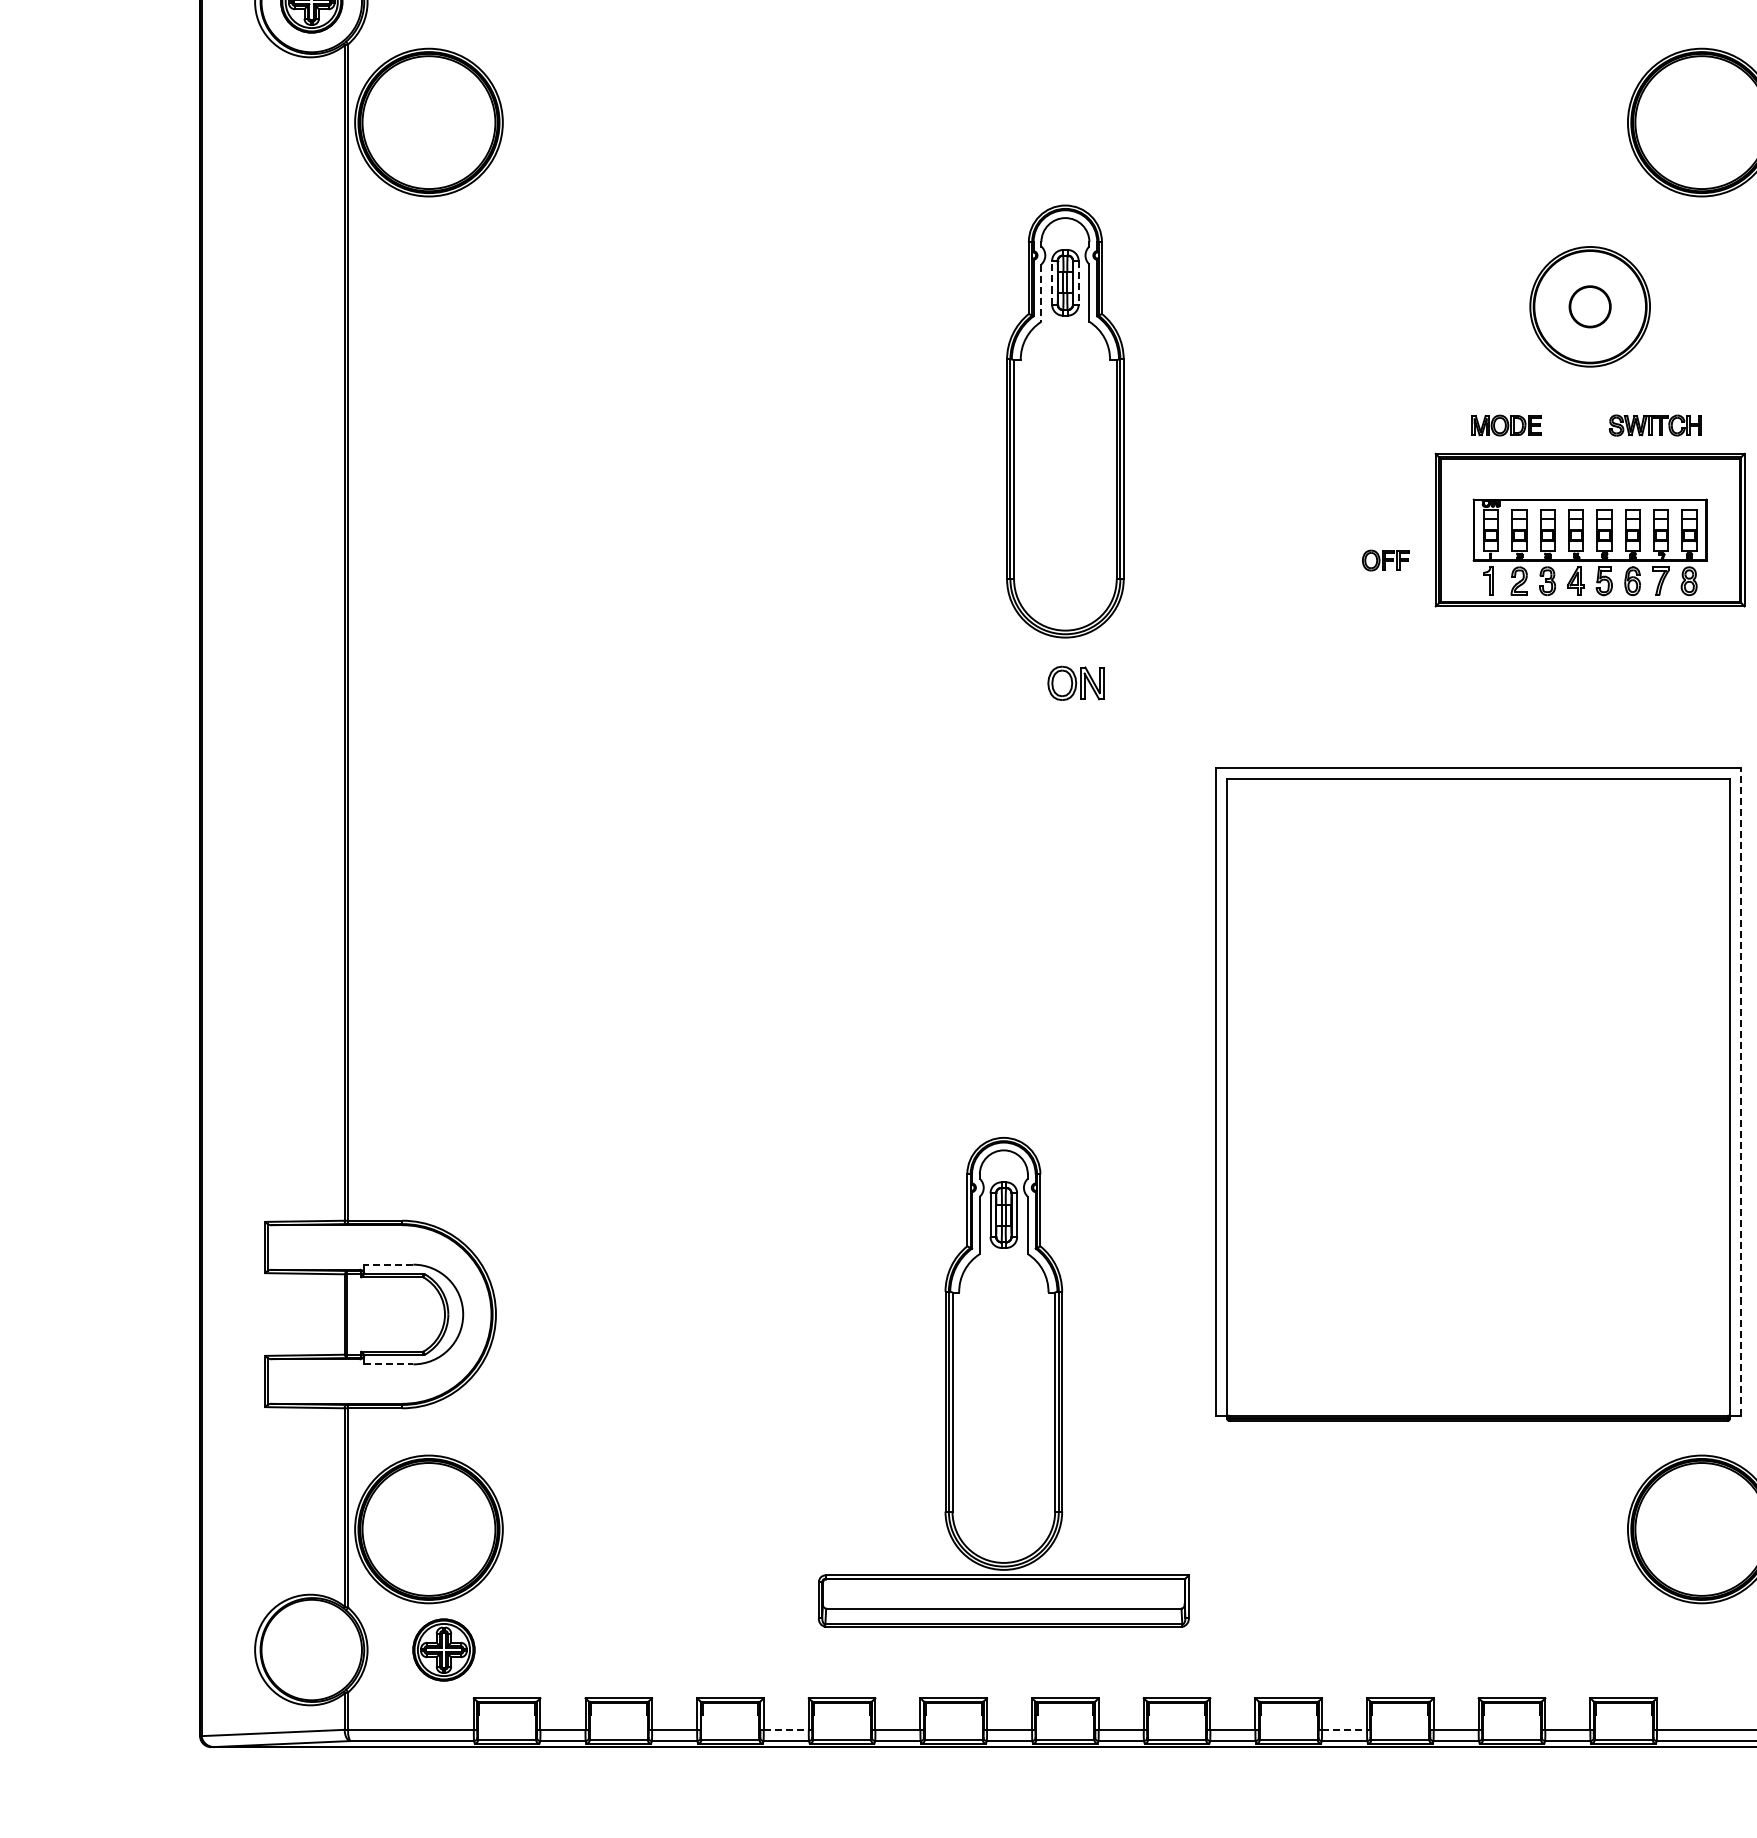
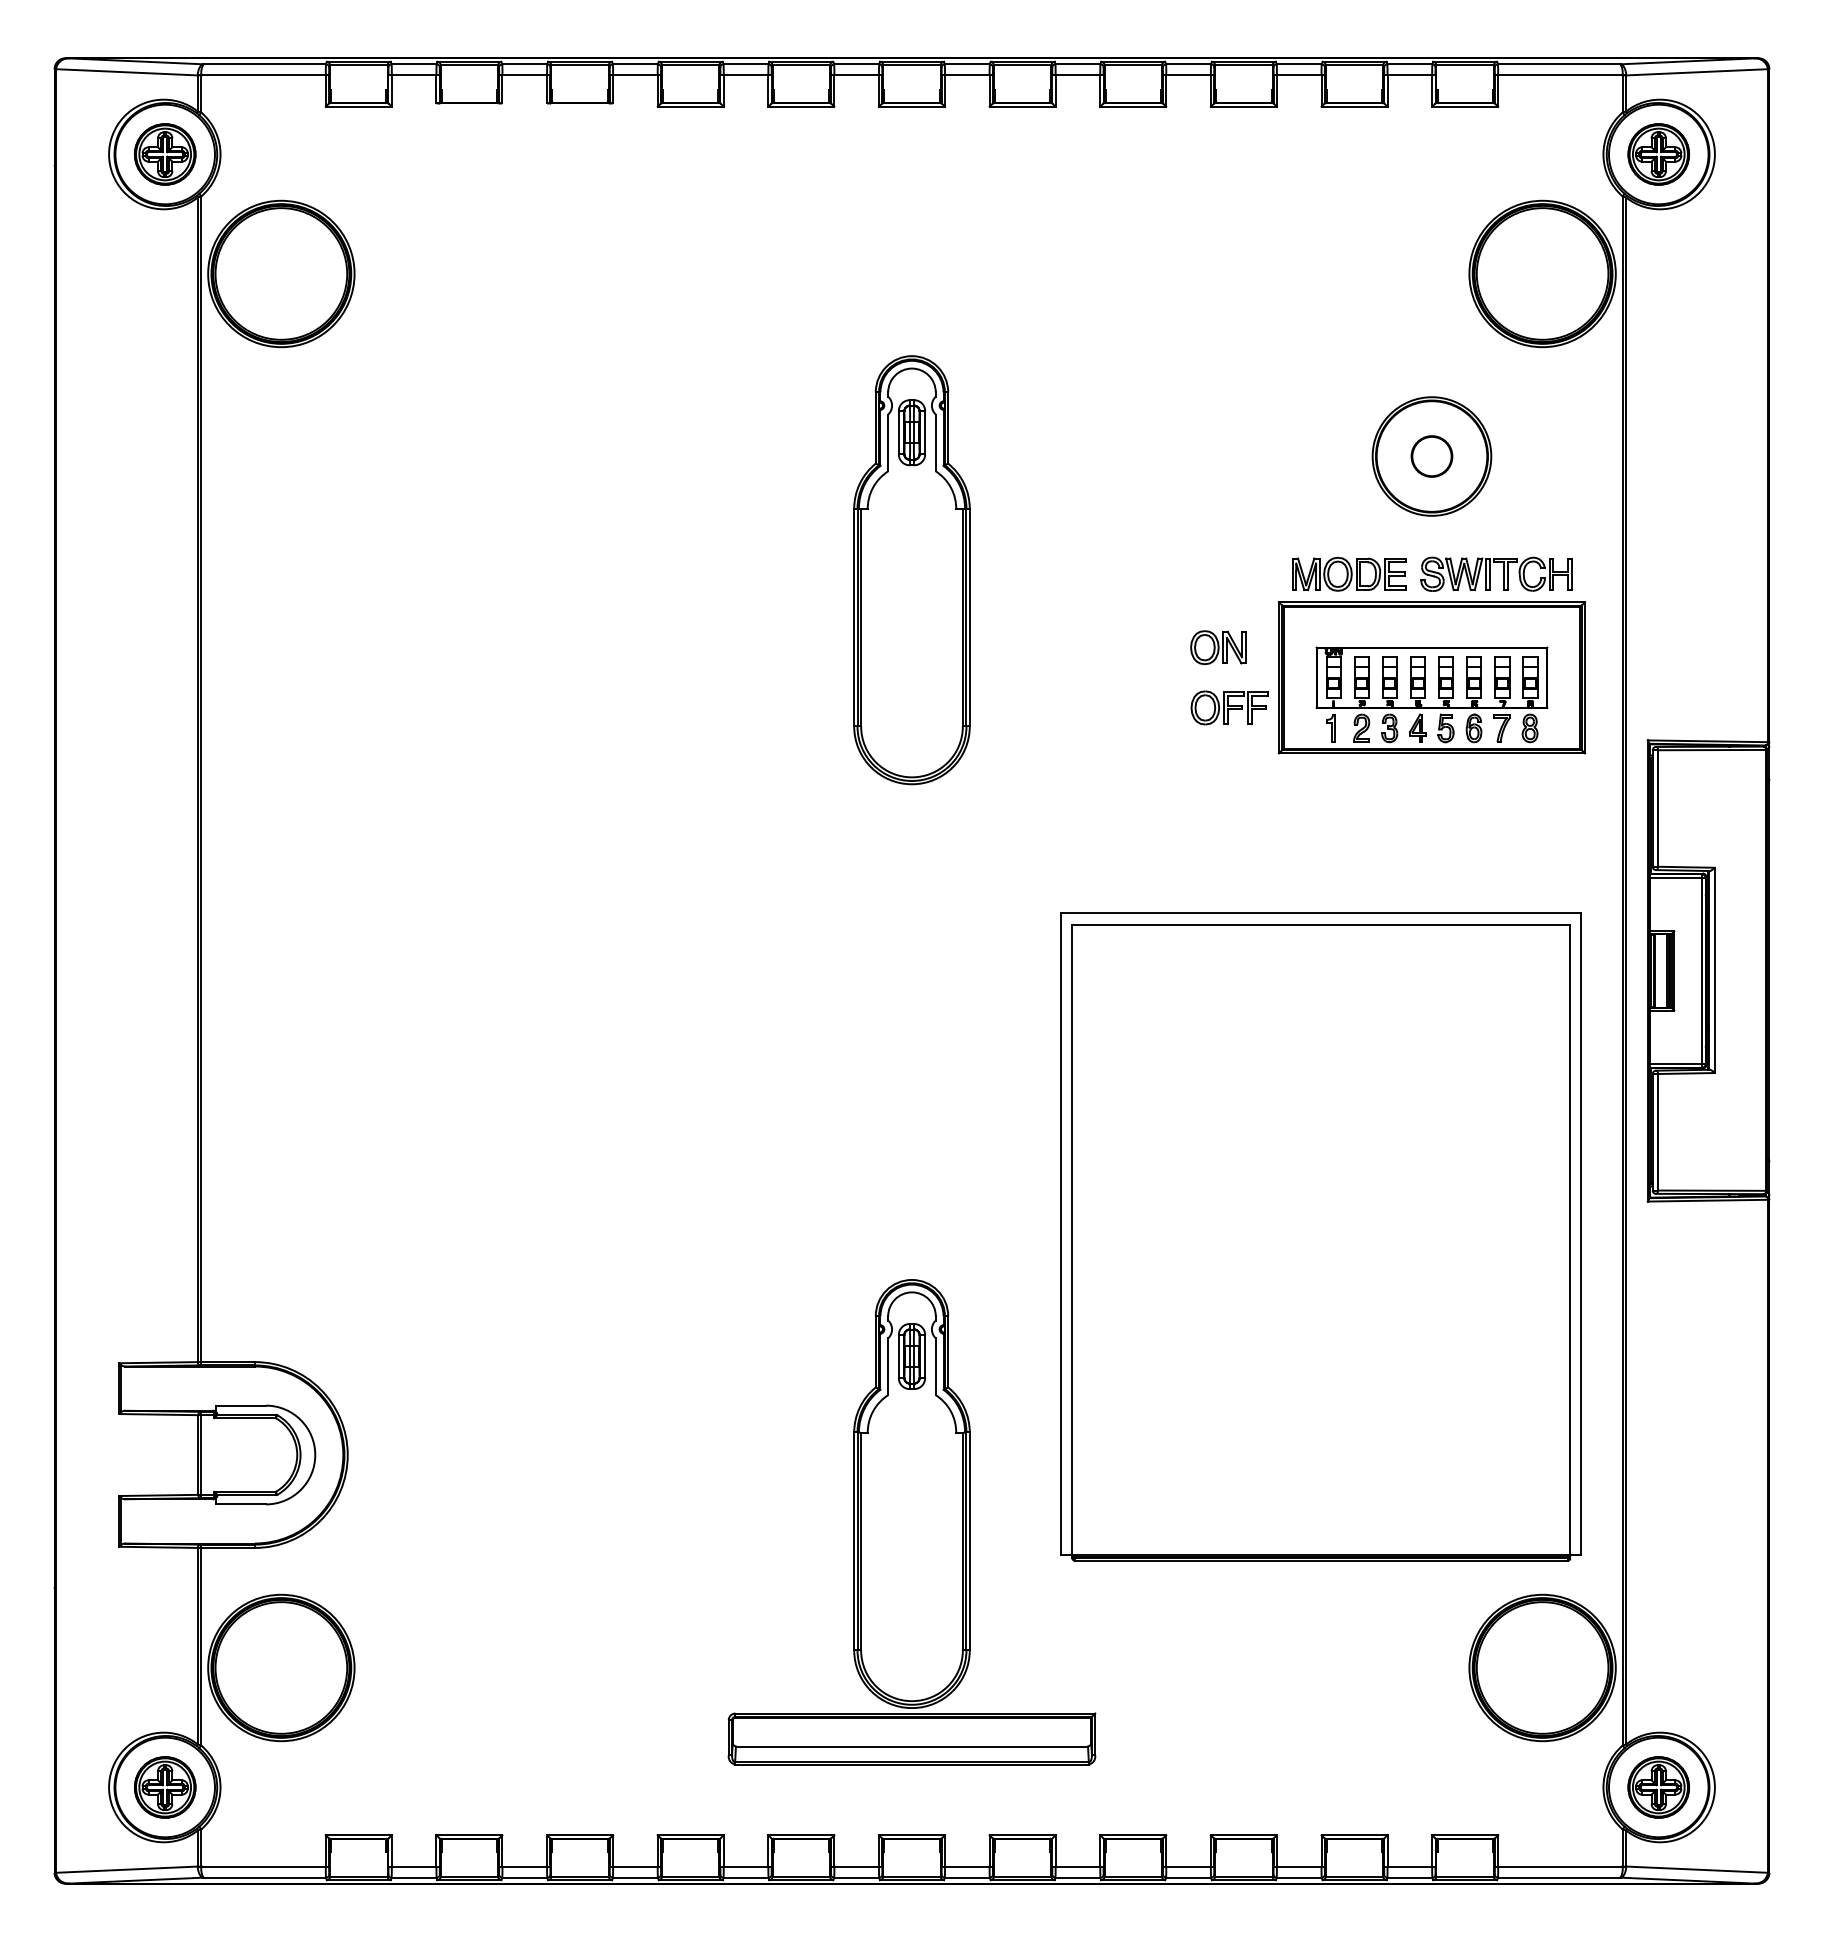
line: (1051, 282) -> (898, 432), dashed -> solid
line: (1079, 282) -> (925, 432), dashed -> solid
line: (1041, 293) -> (888, 443), dashed -> solid
part: (1506, 424) -> (1349, 573), size x1.67
part: (1655, 424) -> (1496, 573), size x1.67
part: (1385, 560) -> (1229, 707), size x1.67
part: (1076, 683) -> (1218, 647), moved
line: (1741, 1091) -> (1581, 1234), dashed -> solid
line: (388, 1264) -> (241, 1405), dashed -> solid
line: (388, 1364) -> (241, 1504), dashed -> solid
part: (1003, 1382) -> (911, 1522), moved
part: (444, 1650) -> (165, 1787), moved
line: (786, 1729) -> (635, 1866), dashed -> solid
line: (1345, 1729) -> (1189, 1866), dashed -> solid

